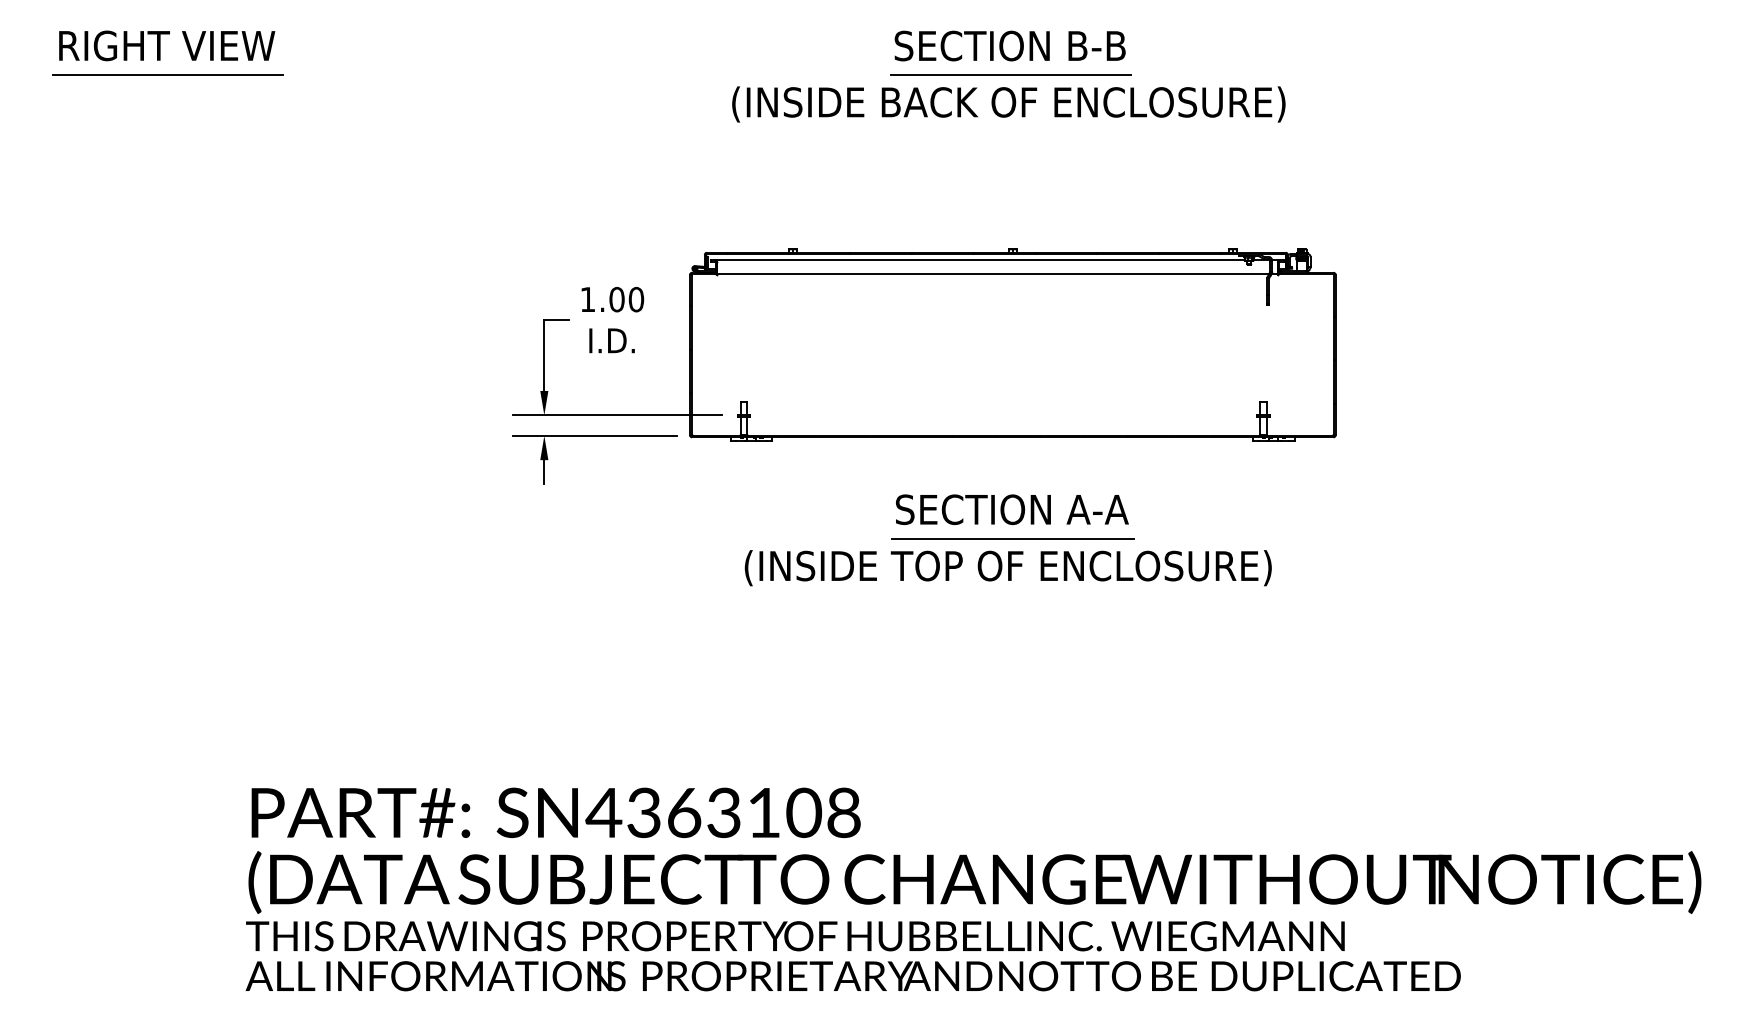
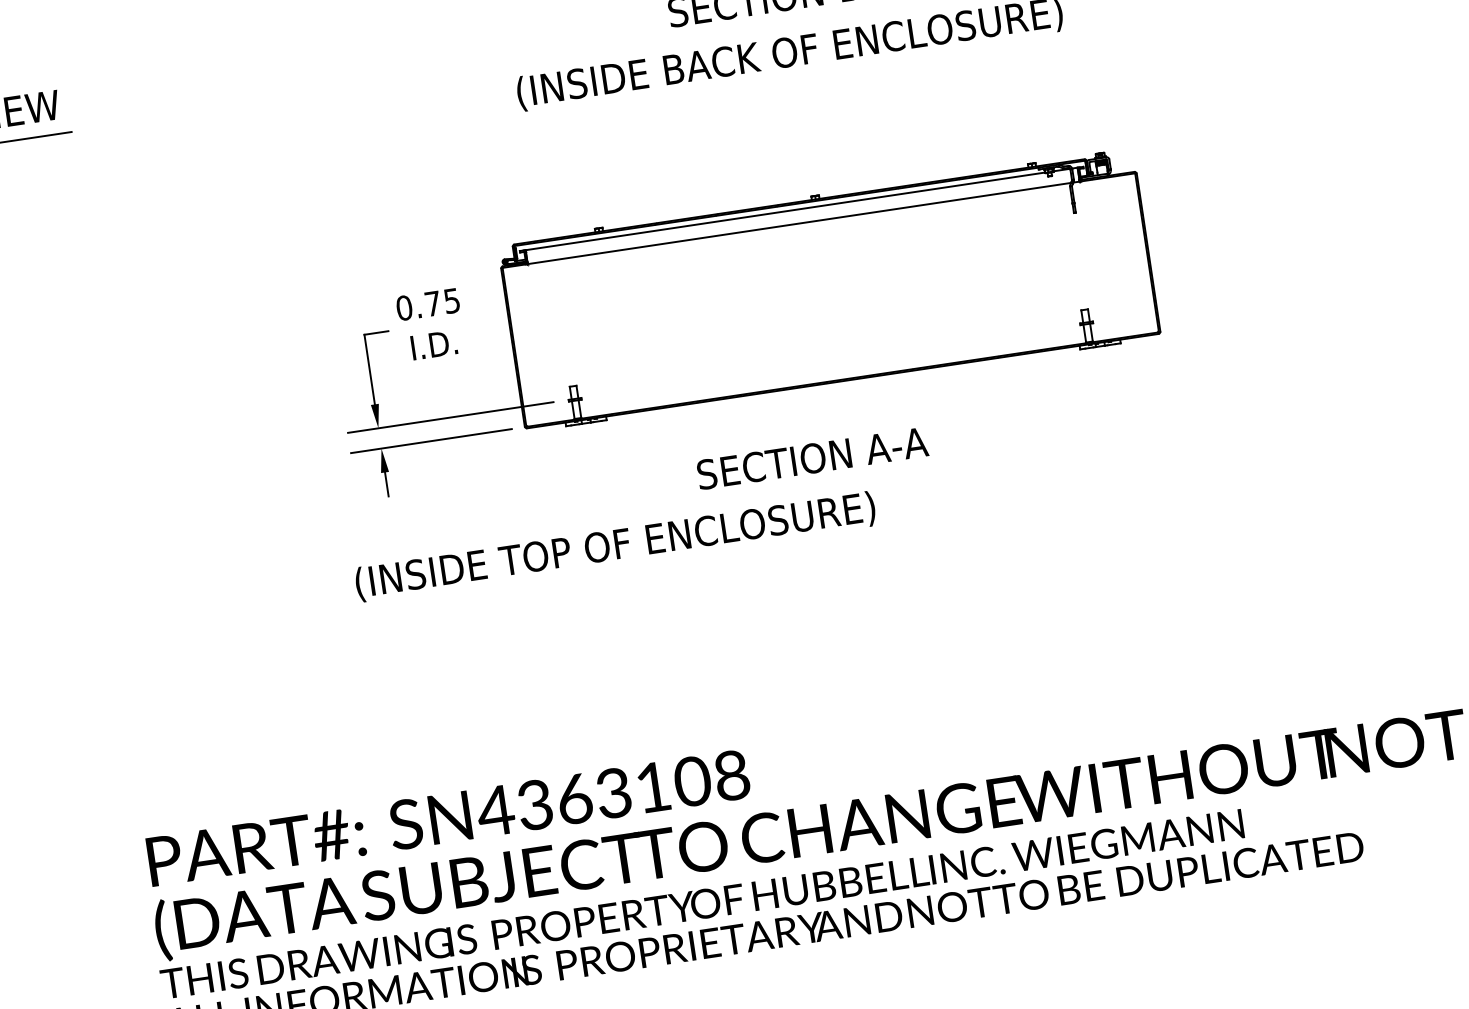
line: (1010, 75) -> (787, 25), removed
text: (612, 299) -> (428, 304), 1.00 -> 0.75
text: (1012, 509) -> (812, 458), moved
line: (1012, 538) -> (857, 480), removed
text: (1007, 568) -> (614, 547), moved

